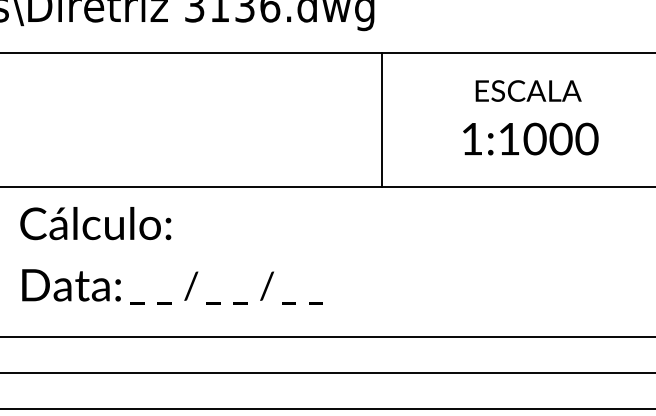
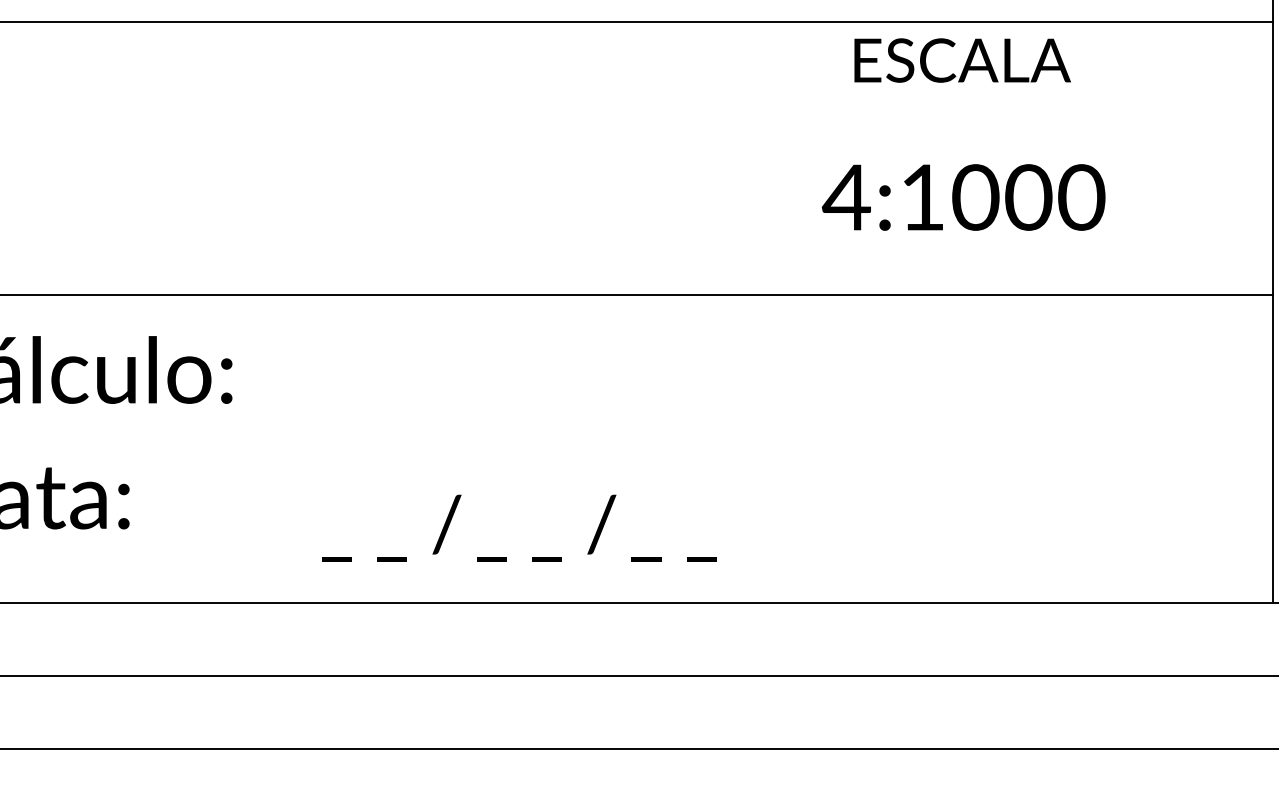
text: (528, 90) -> (962, 59), moved
line: (382, 119) -> (663, 157), removed
text: (471, 139) -> (845, 198), 1:1000 -> 4:1000
text: (226, 287) -> (518, 527), moved

